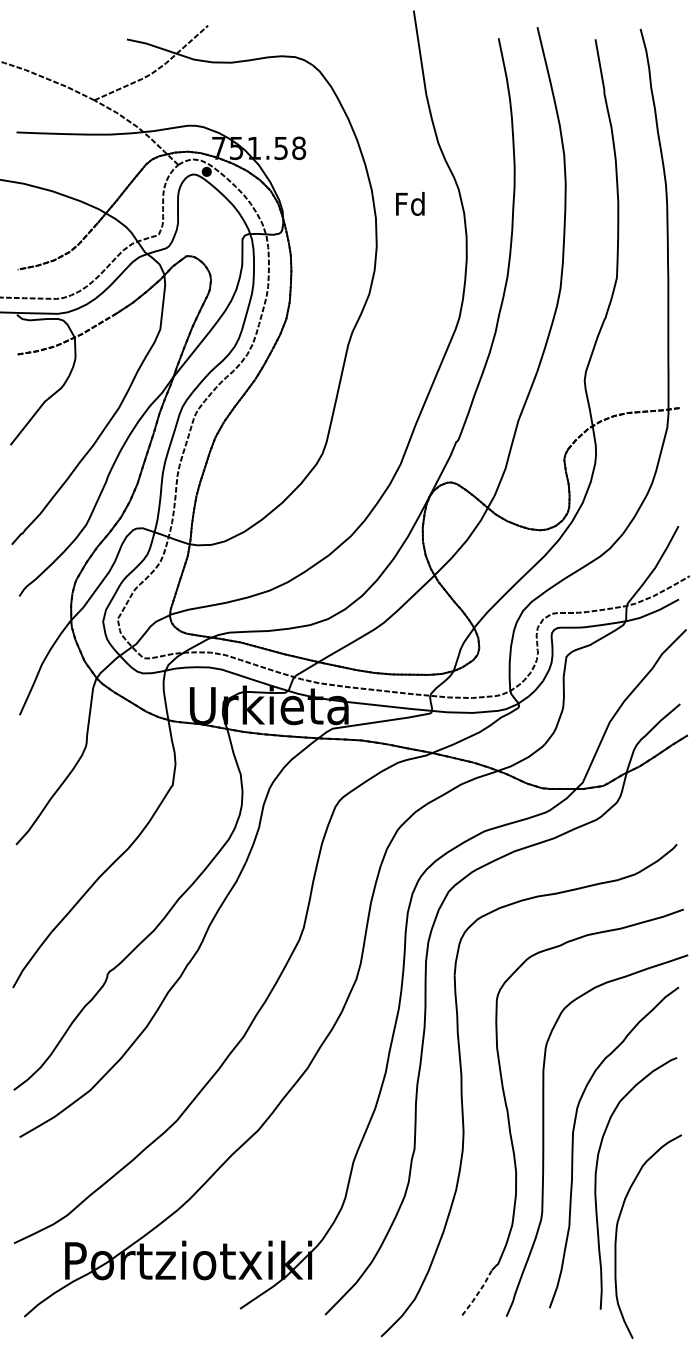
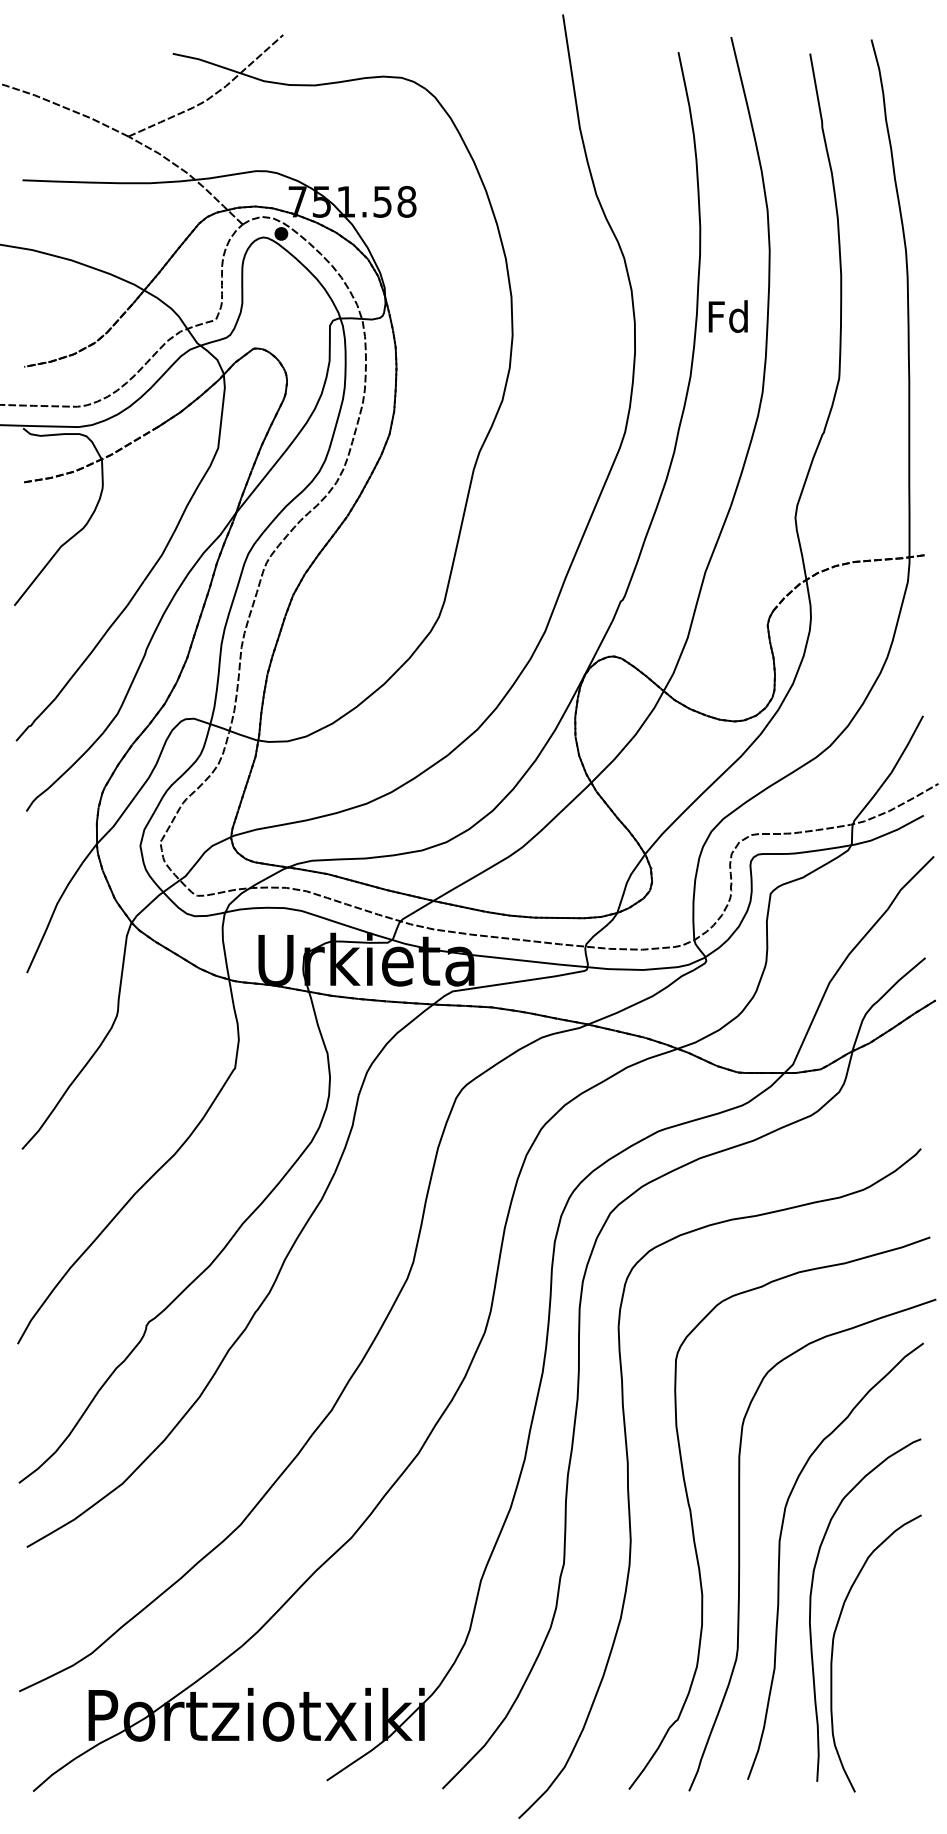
text: (409, 203) -> (727, 316), moved
curve: (617, 1235) -> (833, 1652), moved
line: (478, 1293) -> (650, 1759), dashed -> solid

